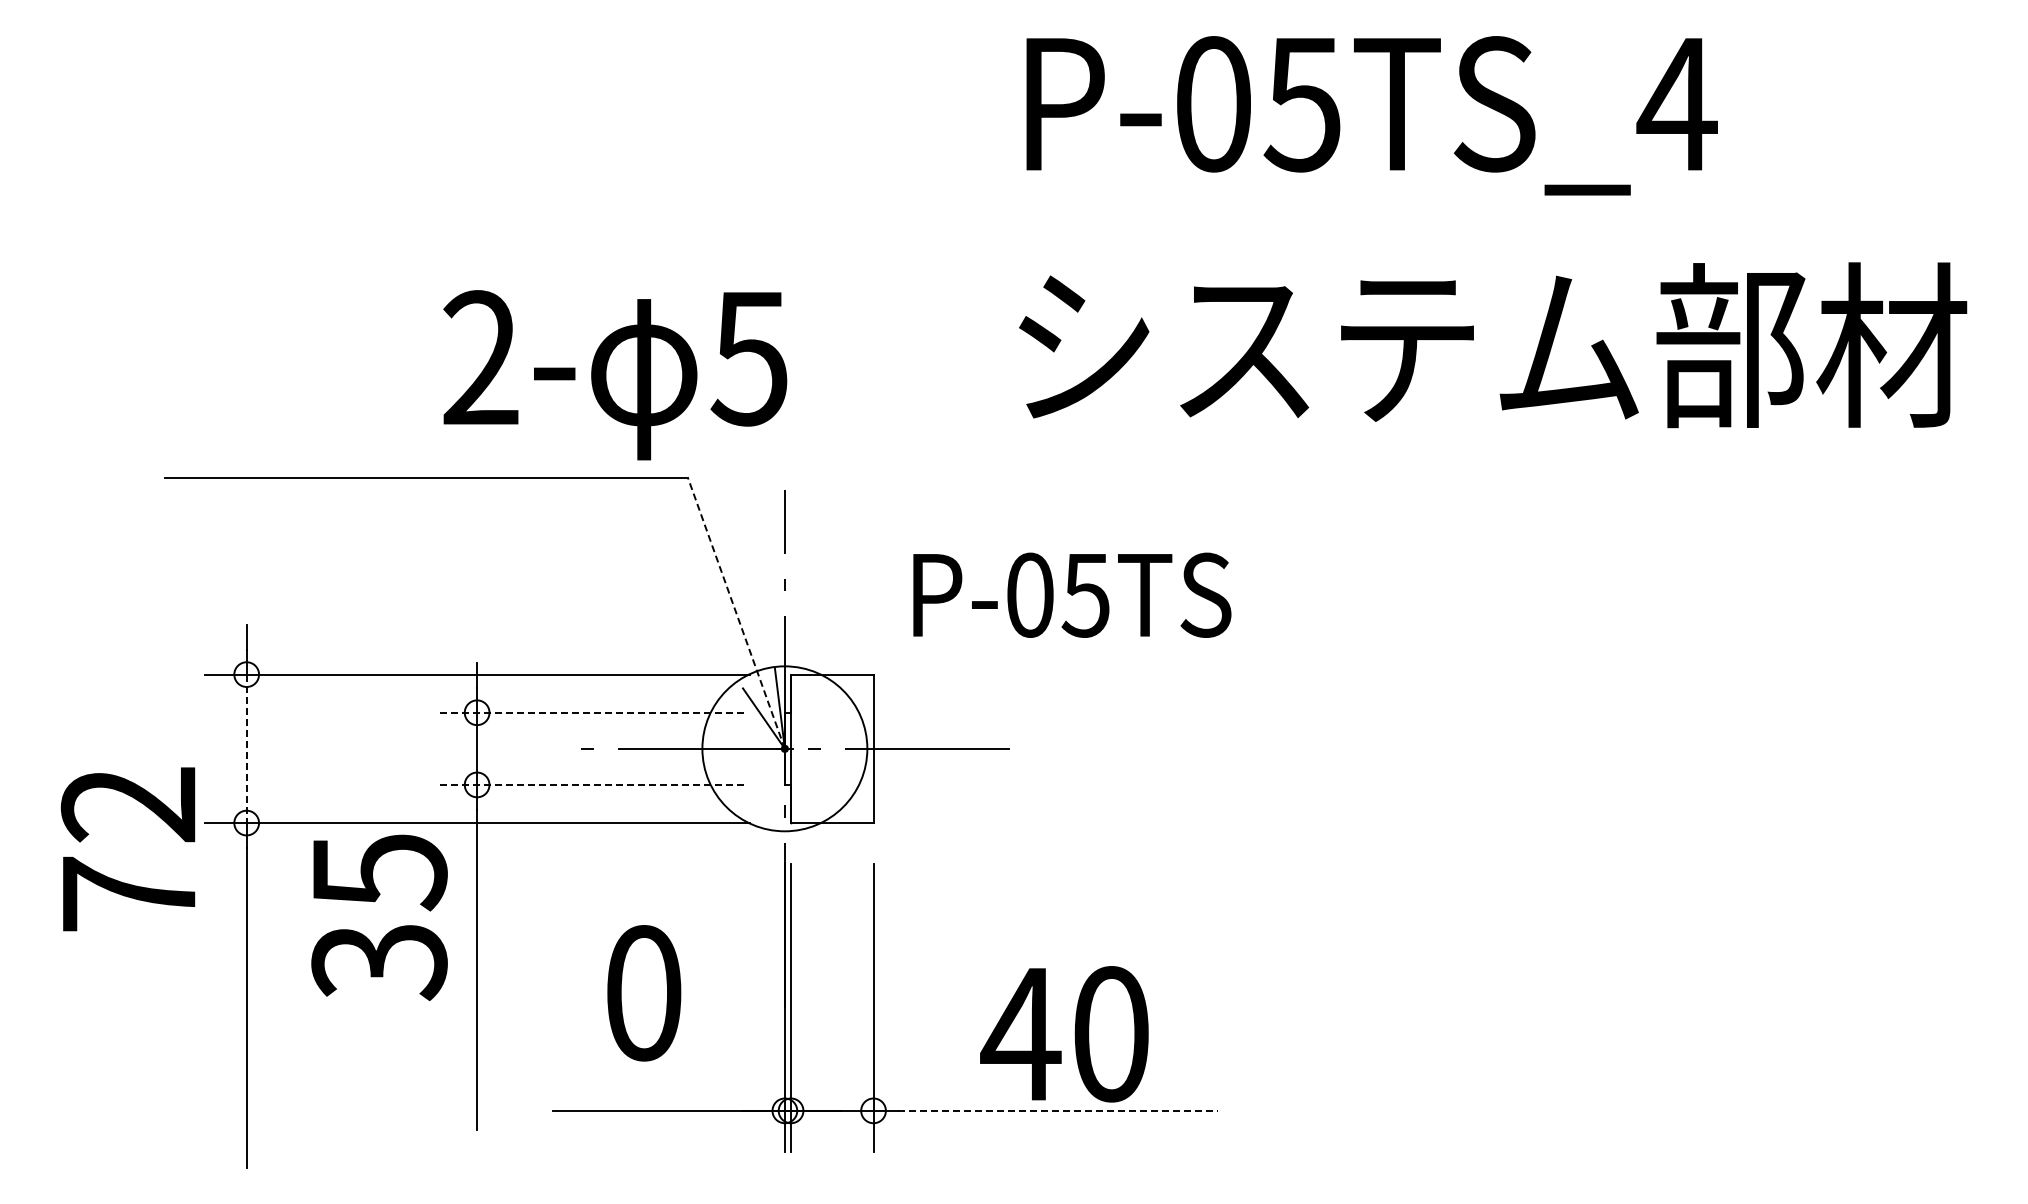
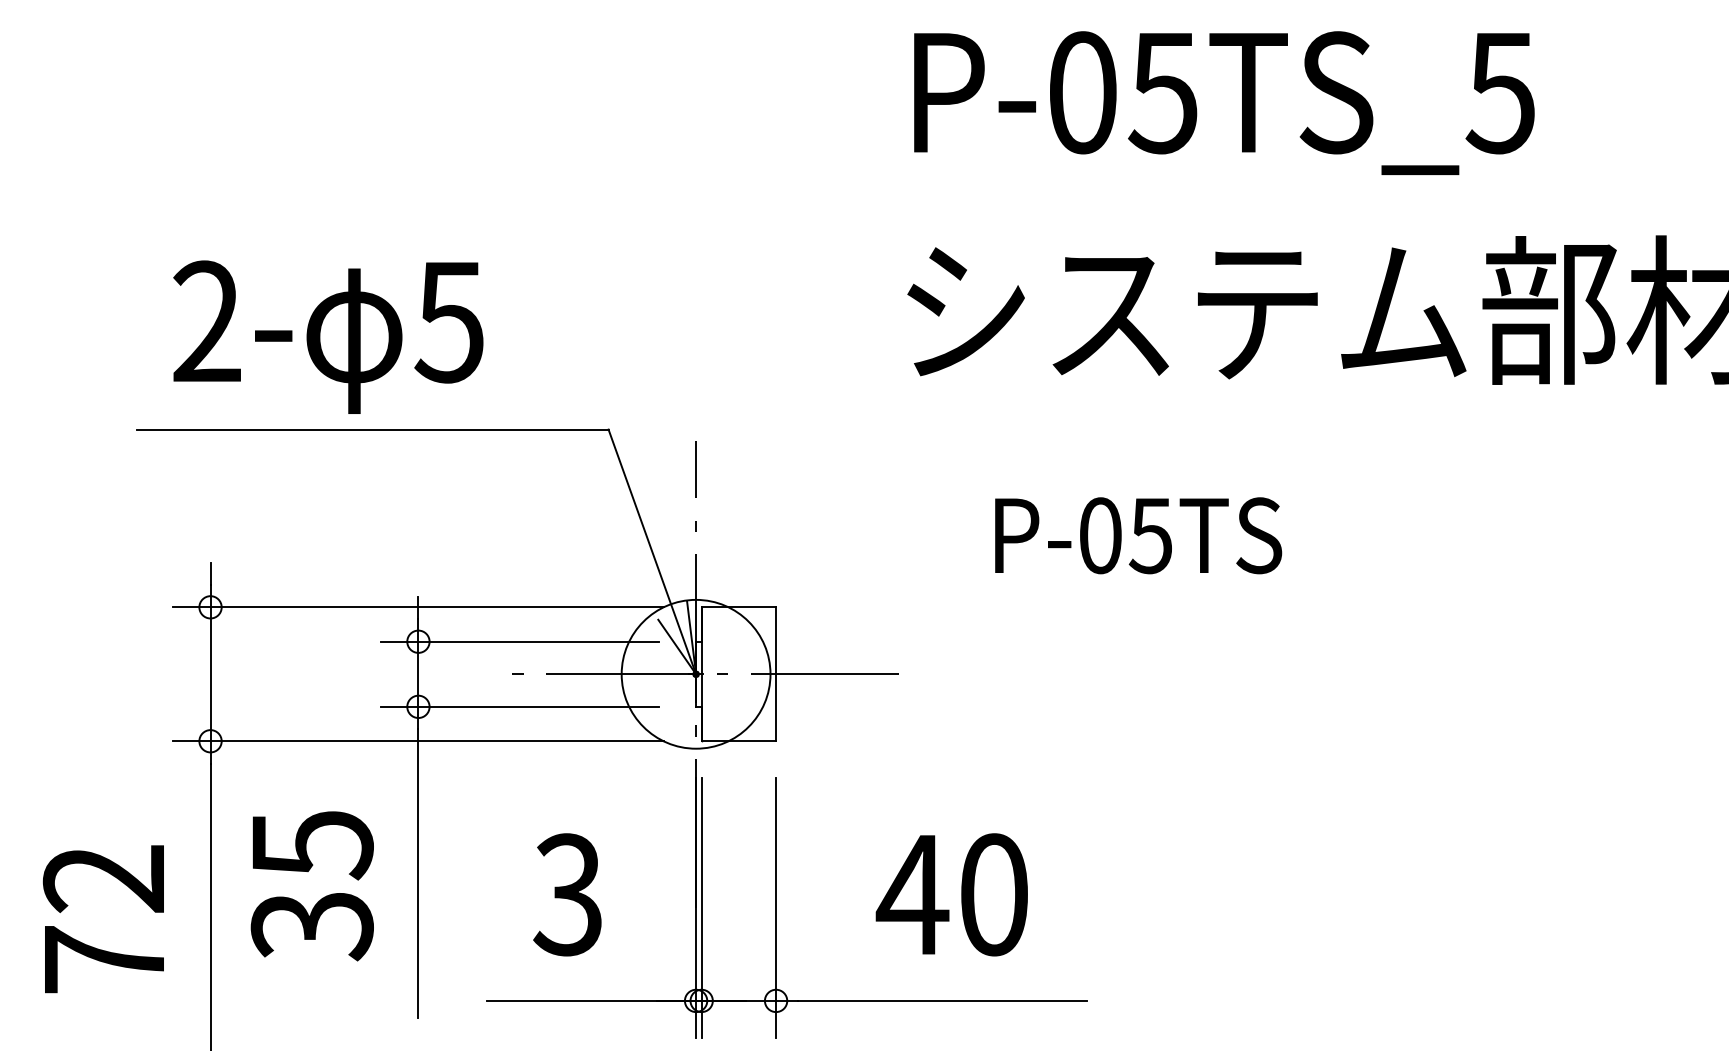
text: (1676, 105) -> (1500, 93), P-05TS_4 -> P-05TS_5
text: (615, 375) -> (328, 337), moved
text: (1072, 594) -> (1138, 535), moved
line: (736, 612) -> (652, 551), dashed -> solid
line: (589, 712) -> (519, 641), dashed -> solid
line: (246, 749) -> (210, 674), dashed -> solid
line: (589, 784) -> (519, 706), dashed -> solid
text: (127, 849) -> (103, 919), moved
text: (379, 917) -> (312, 886), moved
text: (642, 993) -> (567, 895), 0 -> 3
text: (1064, 1034) -> (951, 895), moved
line: (1058, 1110) -> (942, 1000), dashed -> solid

